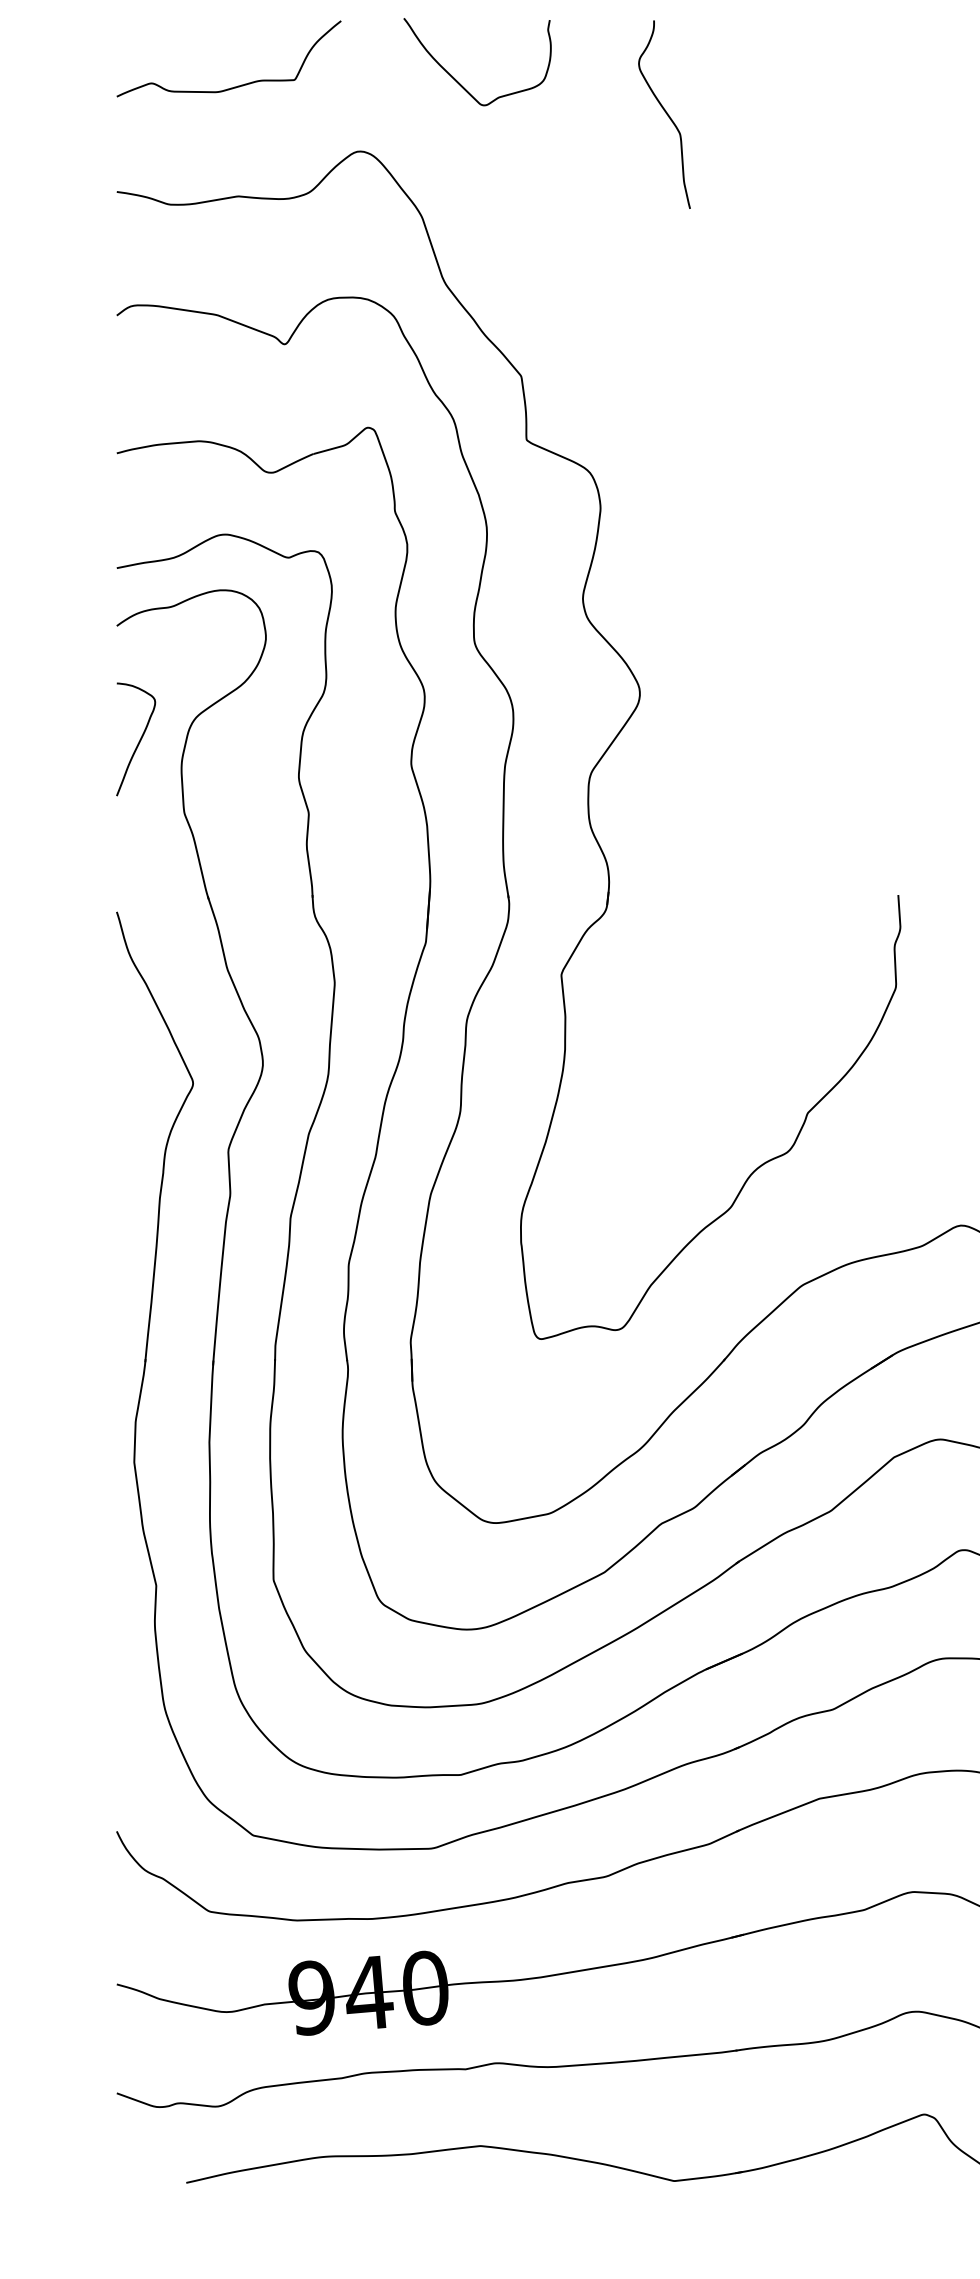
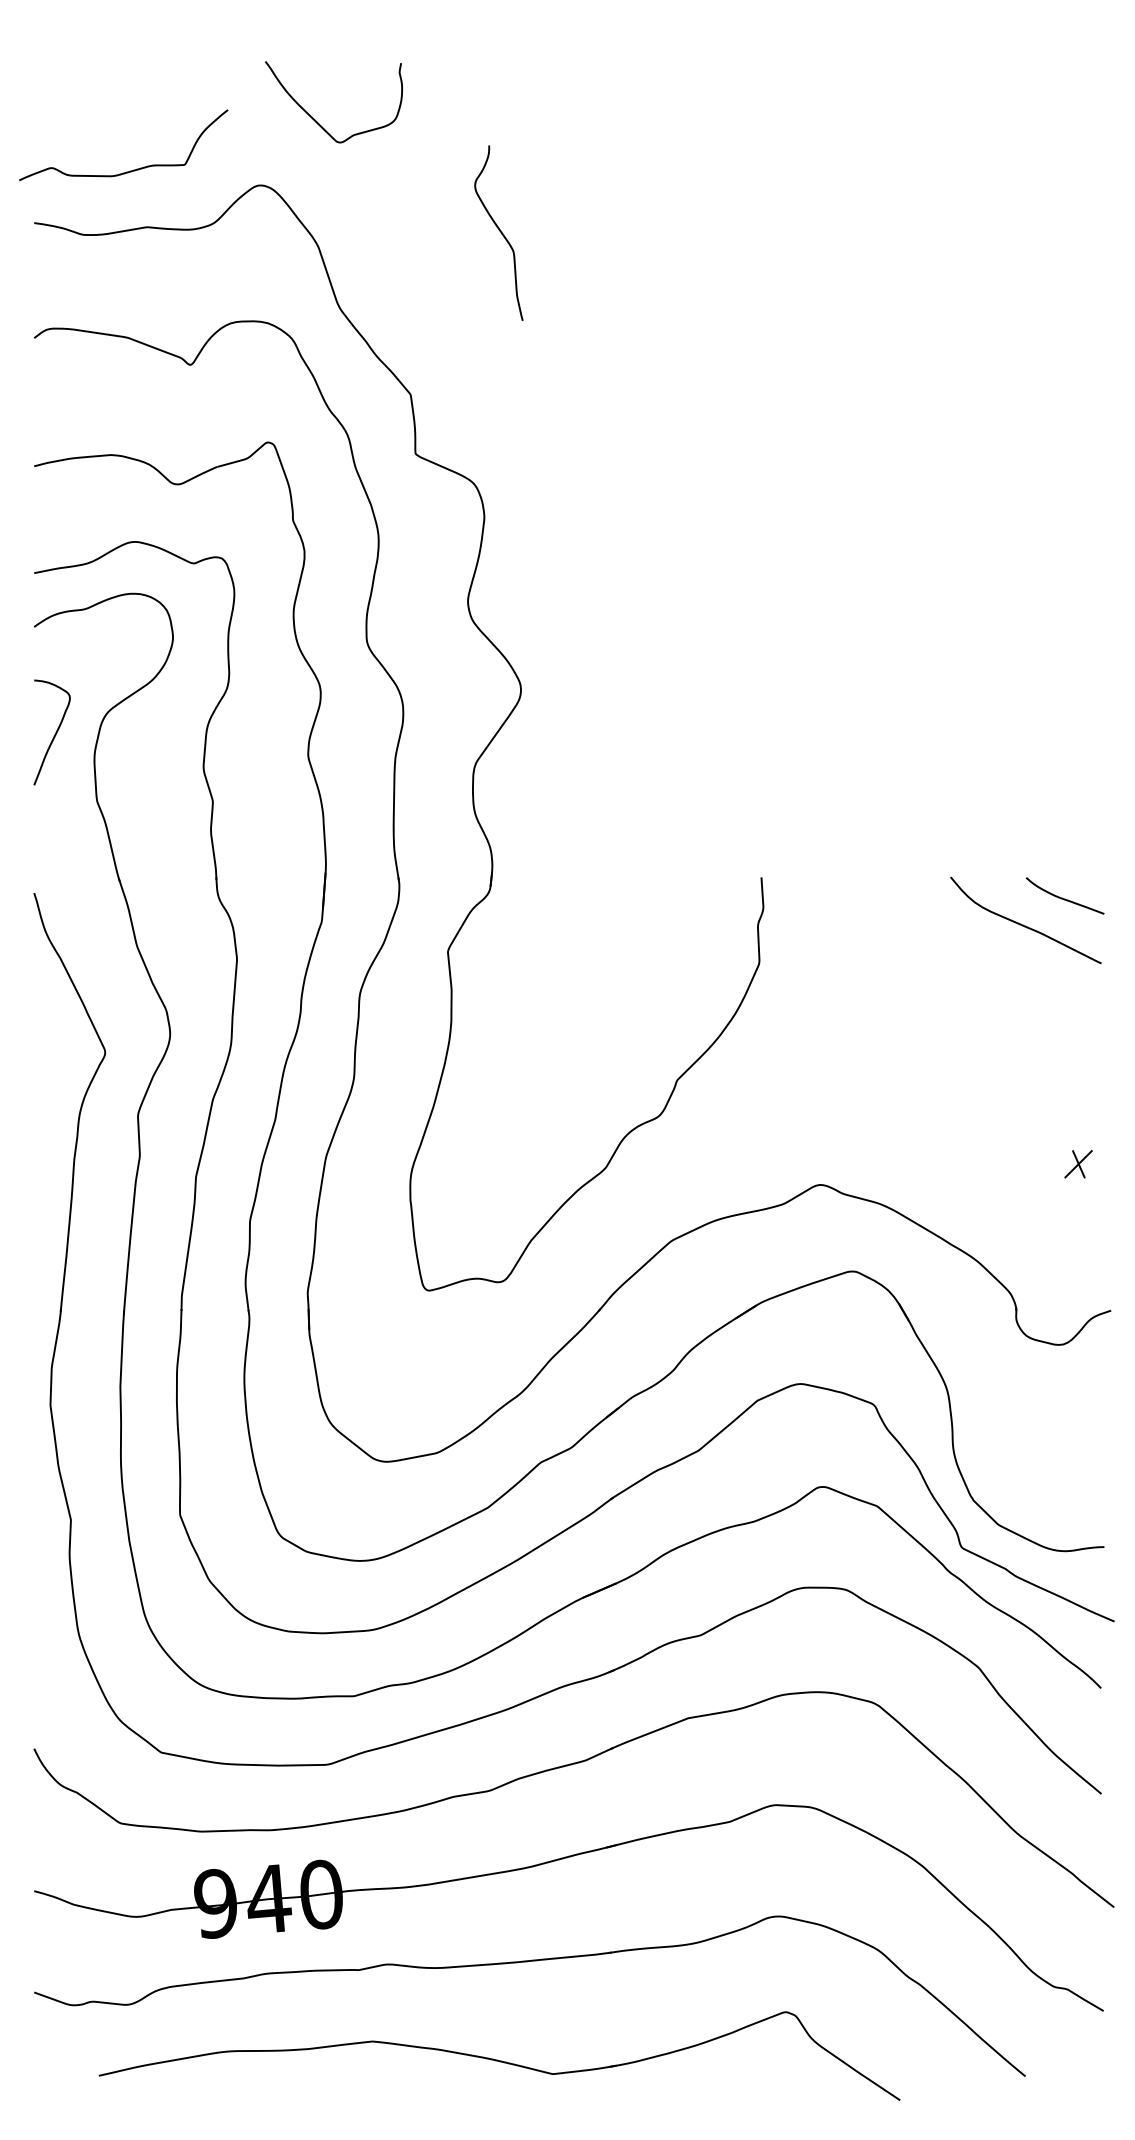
curve: (457, 80) -> (315, 119), moved
curve: (236, 86) -> (130, 170), moved
curve: (665, 112) -> (499, 231), moved

